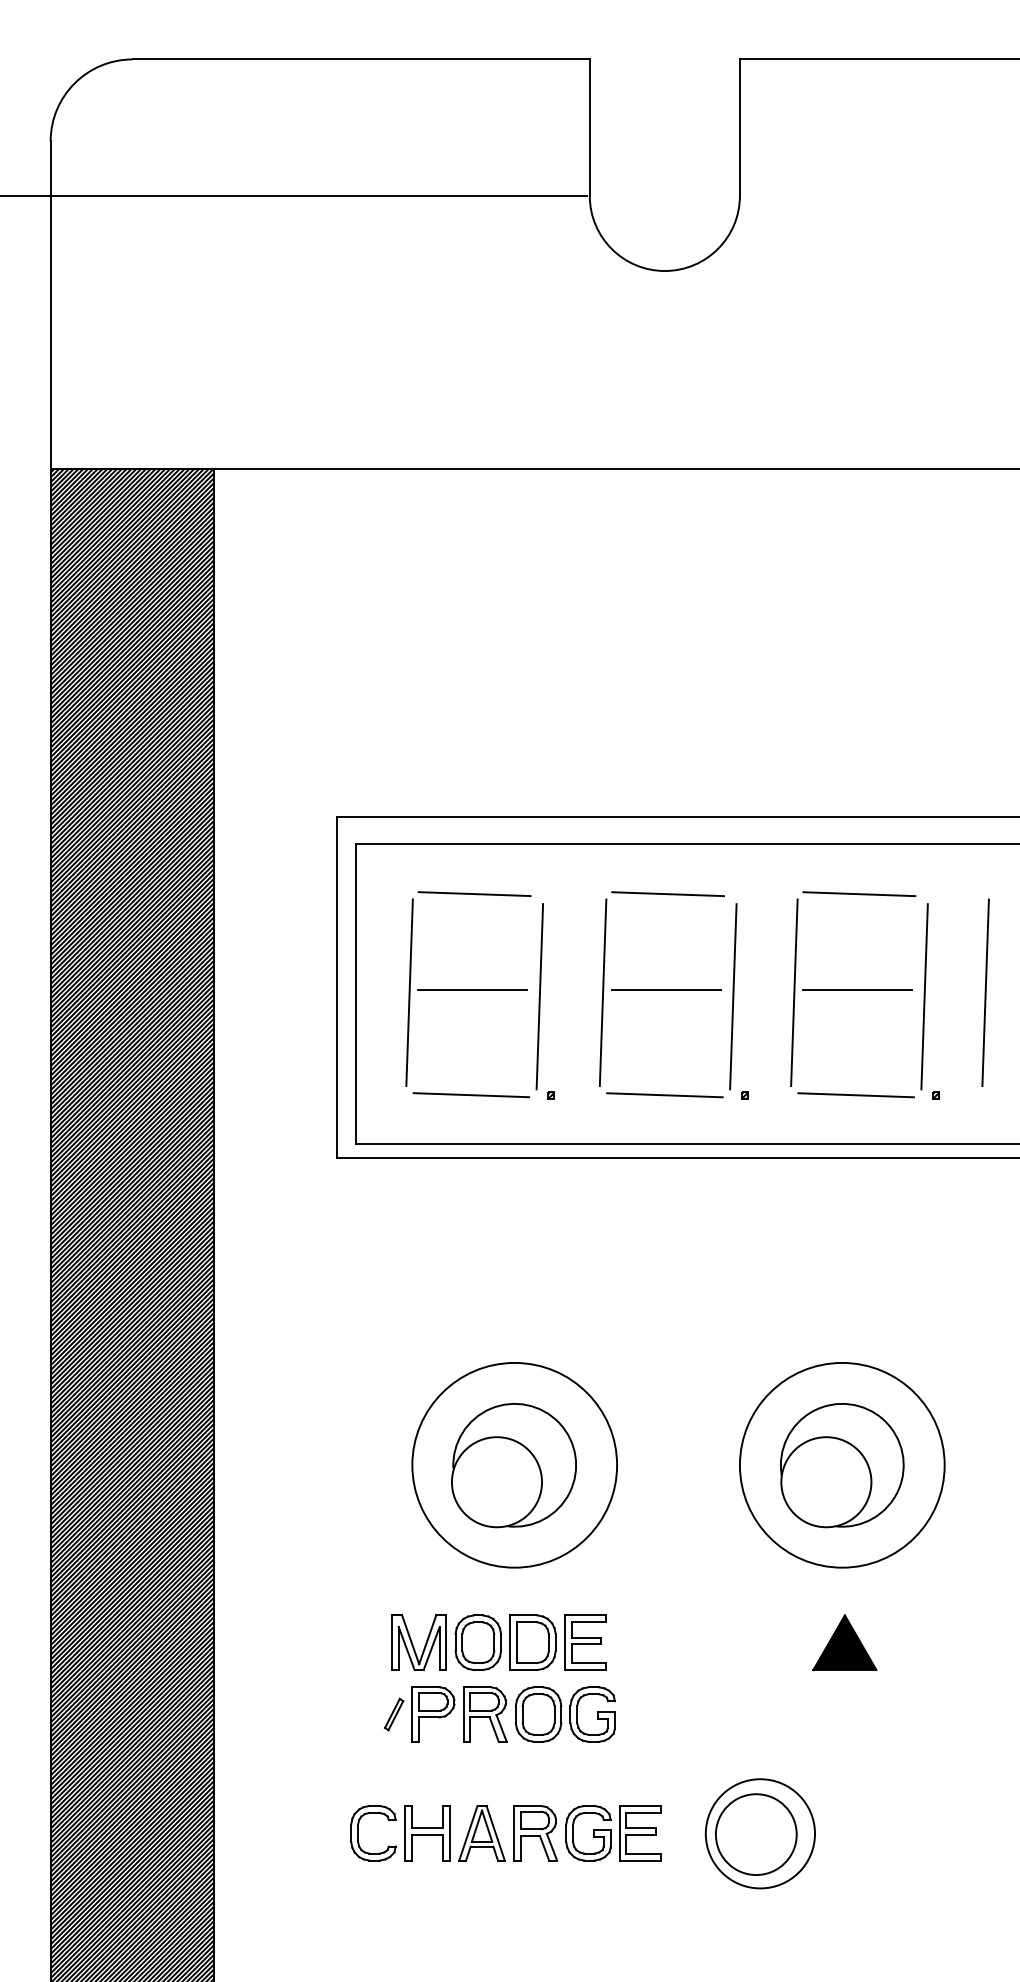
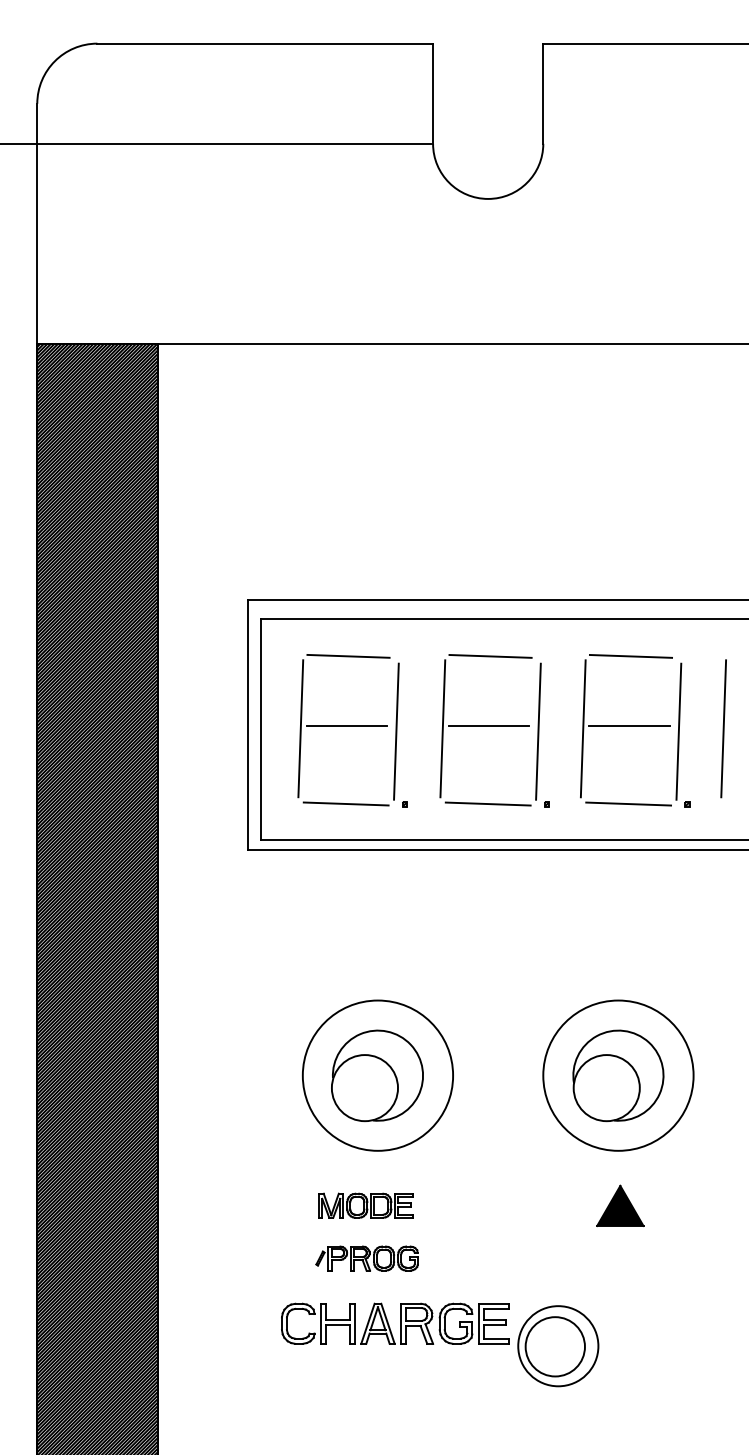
part: (499, 1642) -> (366, 1205), size x0.6
part: (499, 1714) -> (366, 1258), size x0.6
part: (505, 1832) -> (395, 1323), moved

